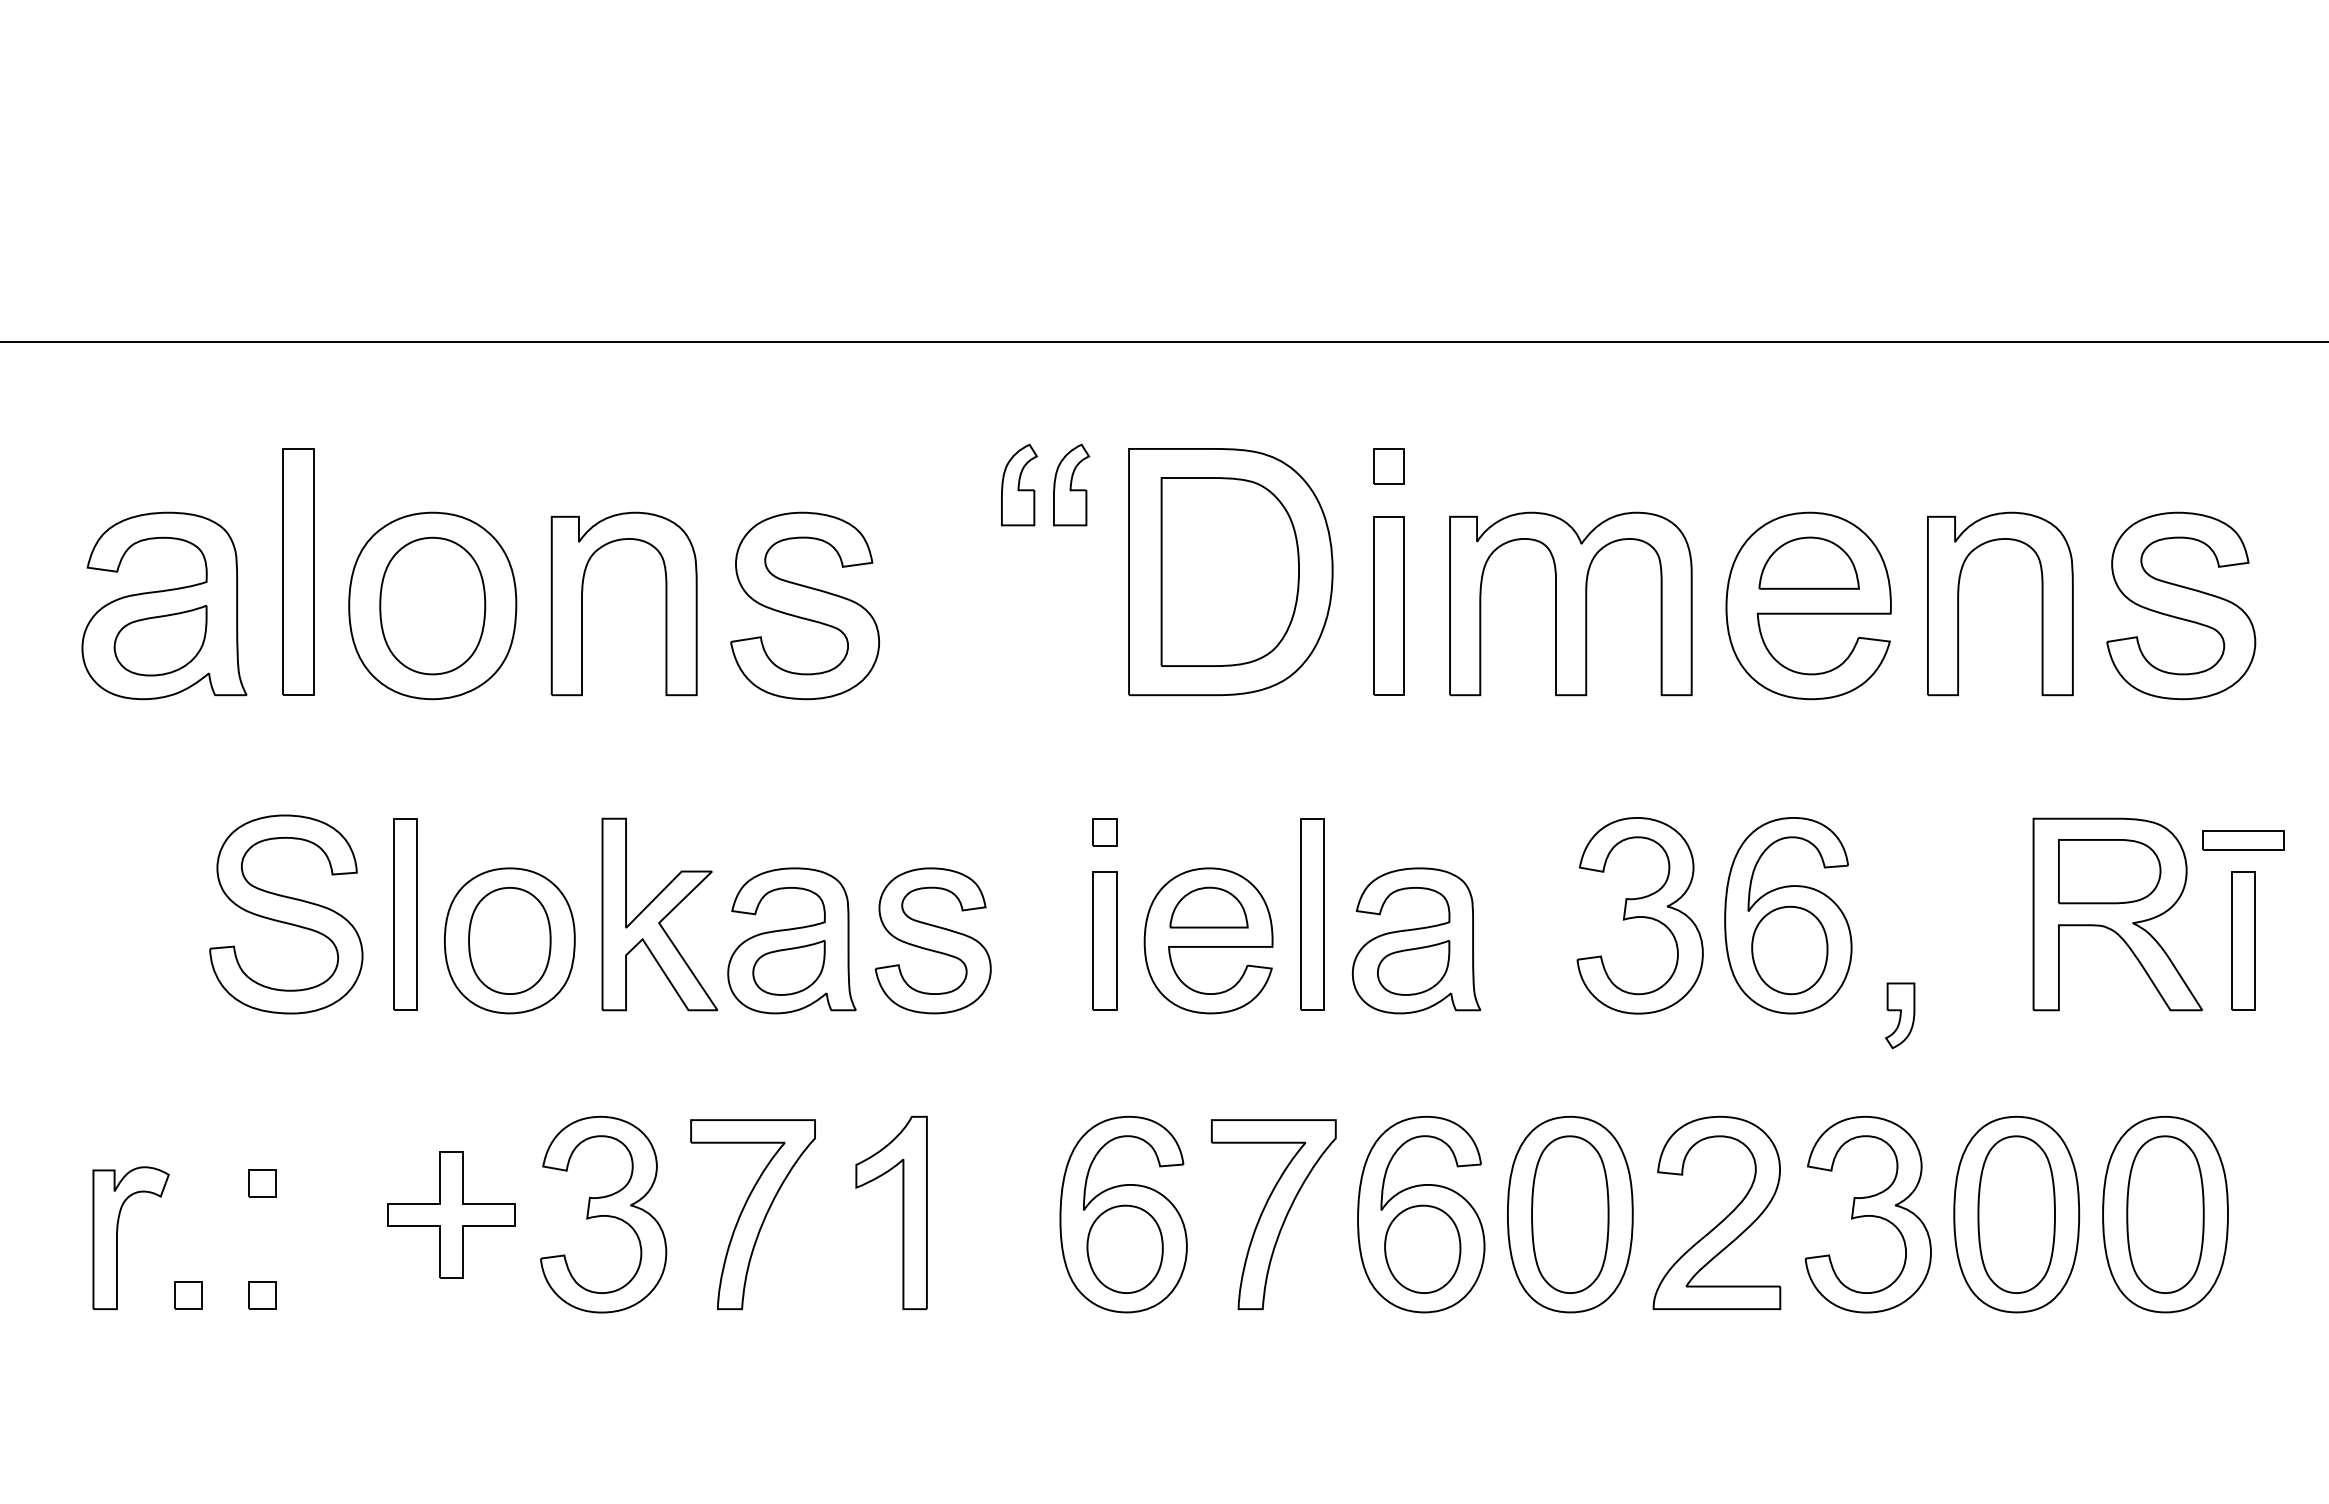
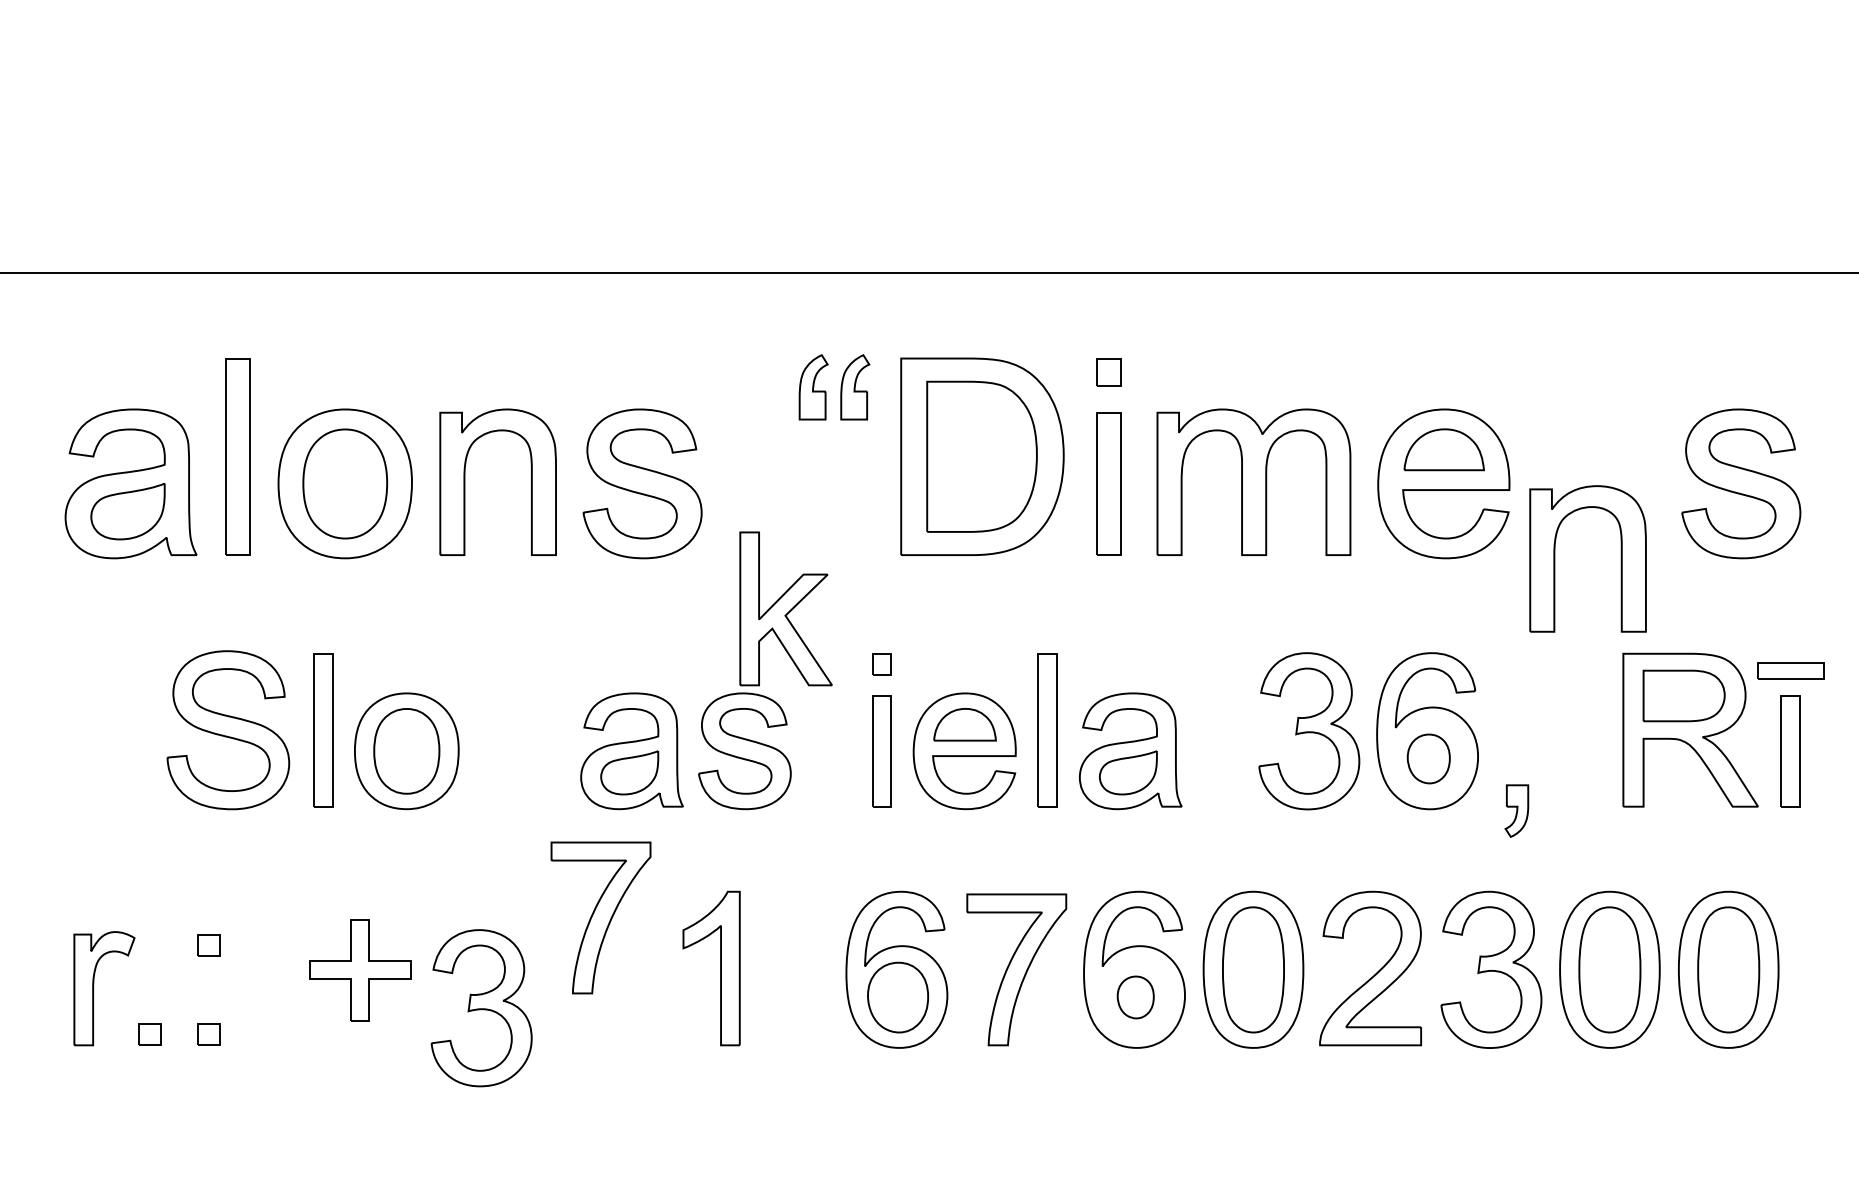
part: (2041, 603) -> (1620, 558), moved
part: (659, 914) -> (785, 608), moved
part: (1789, 950) -> (1428, 758), size x0.7
part: (603, 1214) -> (481, 1008), moved
part: (752, 1214) -> (600, 917), moved
part: (1422, 1248) -> (1135, 996), size x0.6

